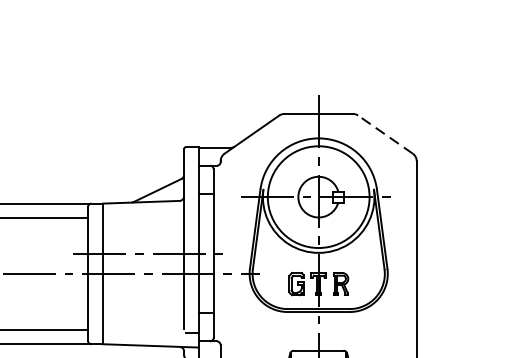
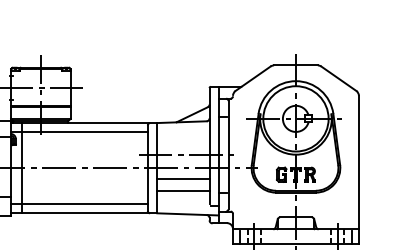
line: (384, 134) -> (338, 78), dashed -> solid
line: (143, 291) -> (183, 179), added
line: (143, 310) -> (183, 191), added

